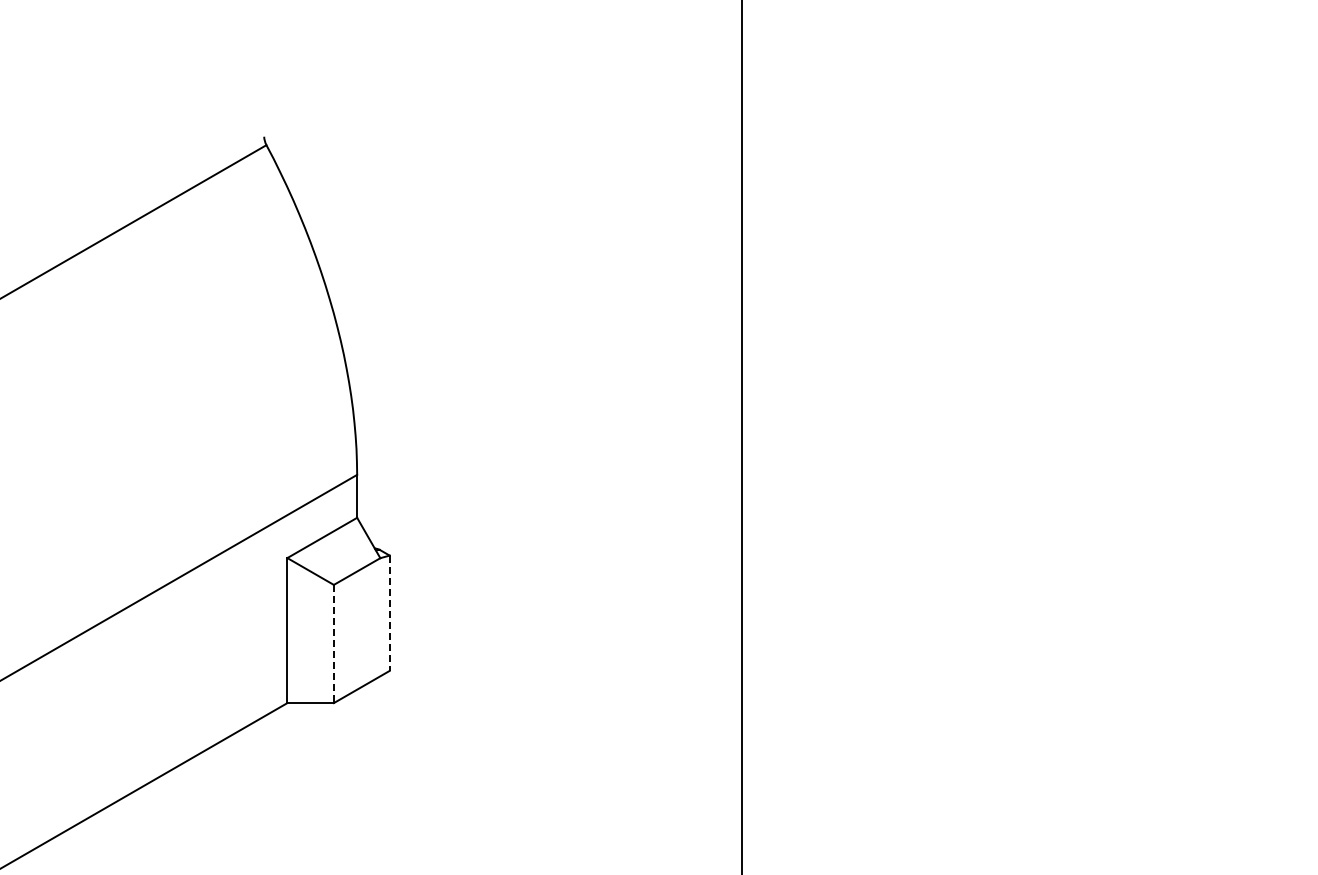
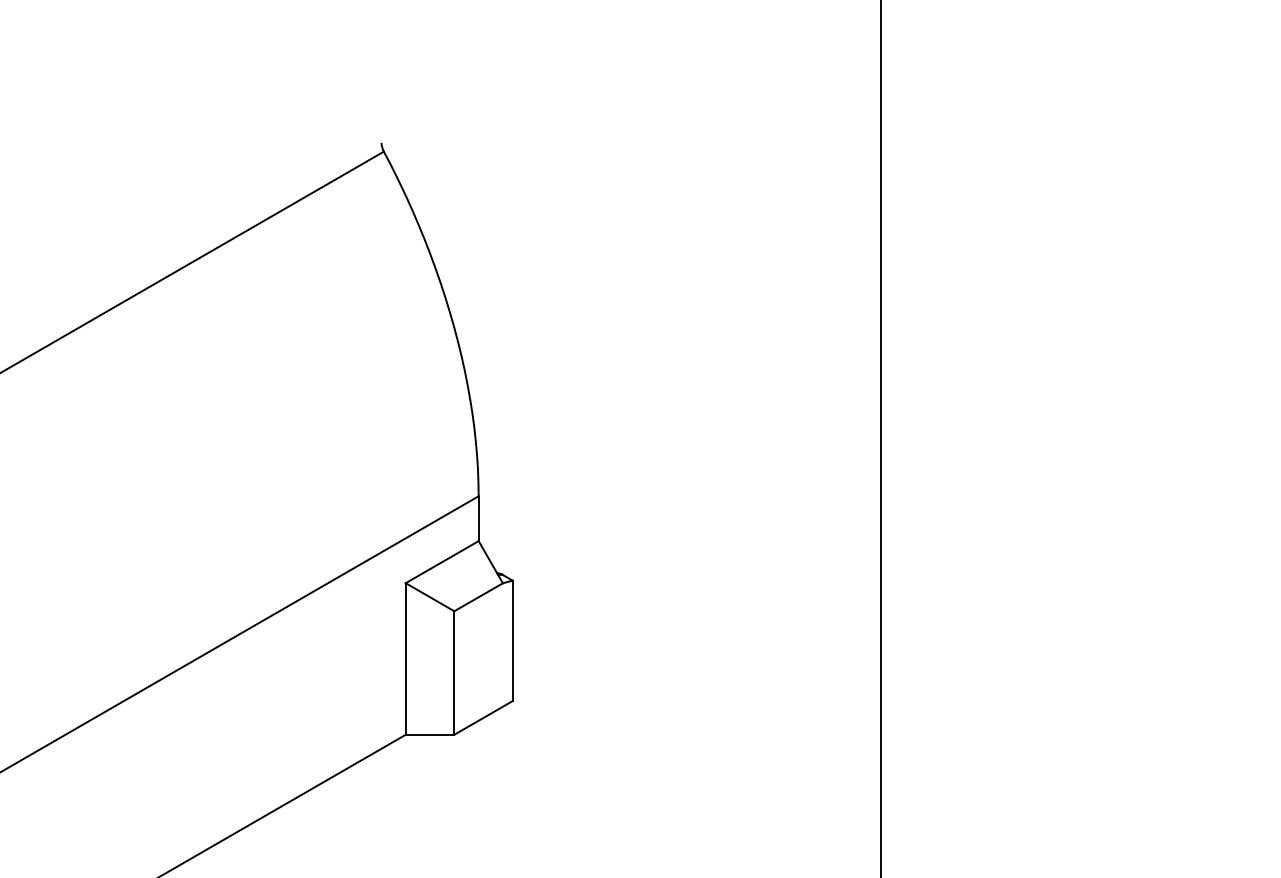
line: (389, 613) -> (512, 641), dashed -> solid
line: (333, 644) -> (453, 673), dashed -> solid

